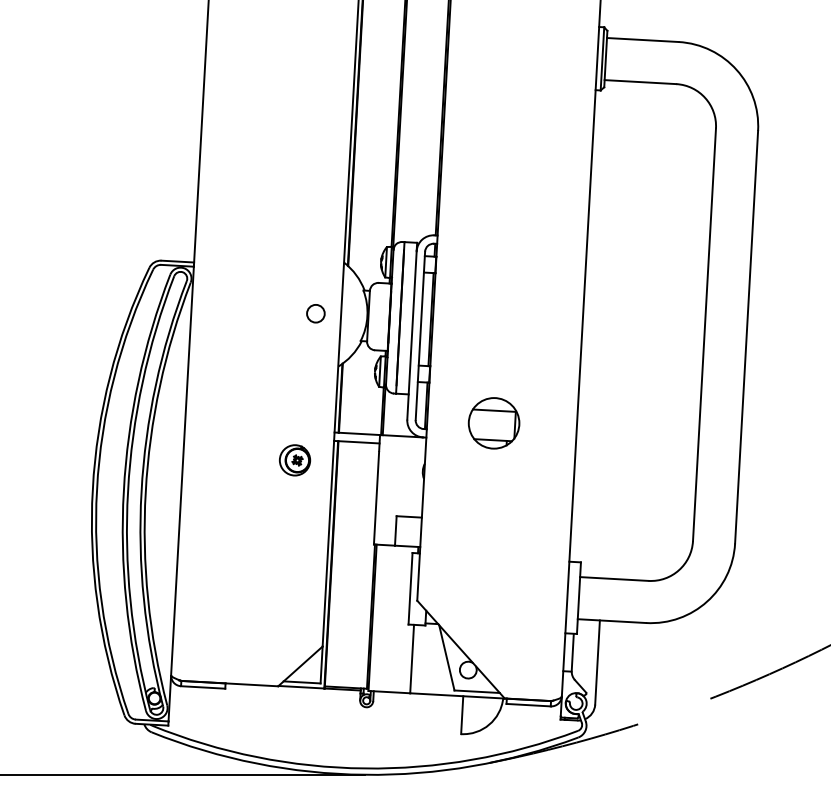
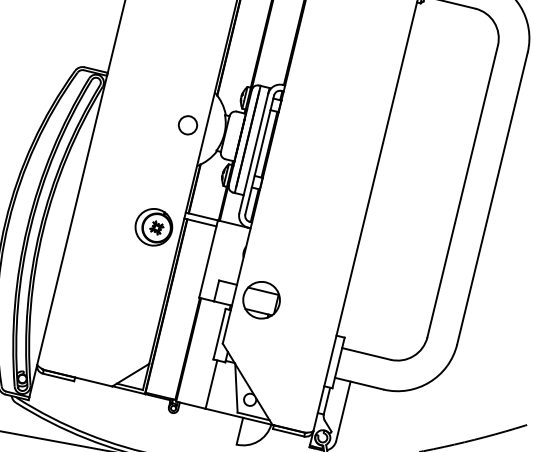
circle: (315, 313) -> (187, 125), size x1.43
part: (493, 423) -> (261, 300), moved
part: (294, 460) -> (153, 227), size x1.67

